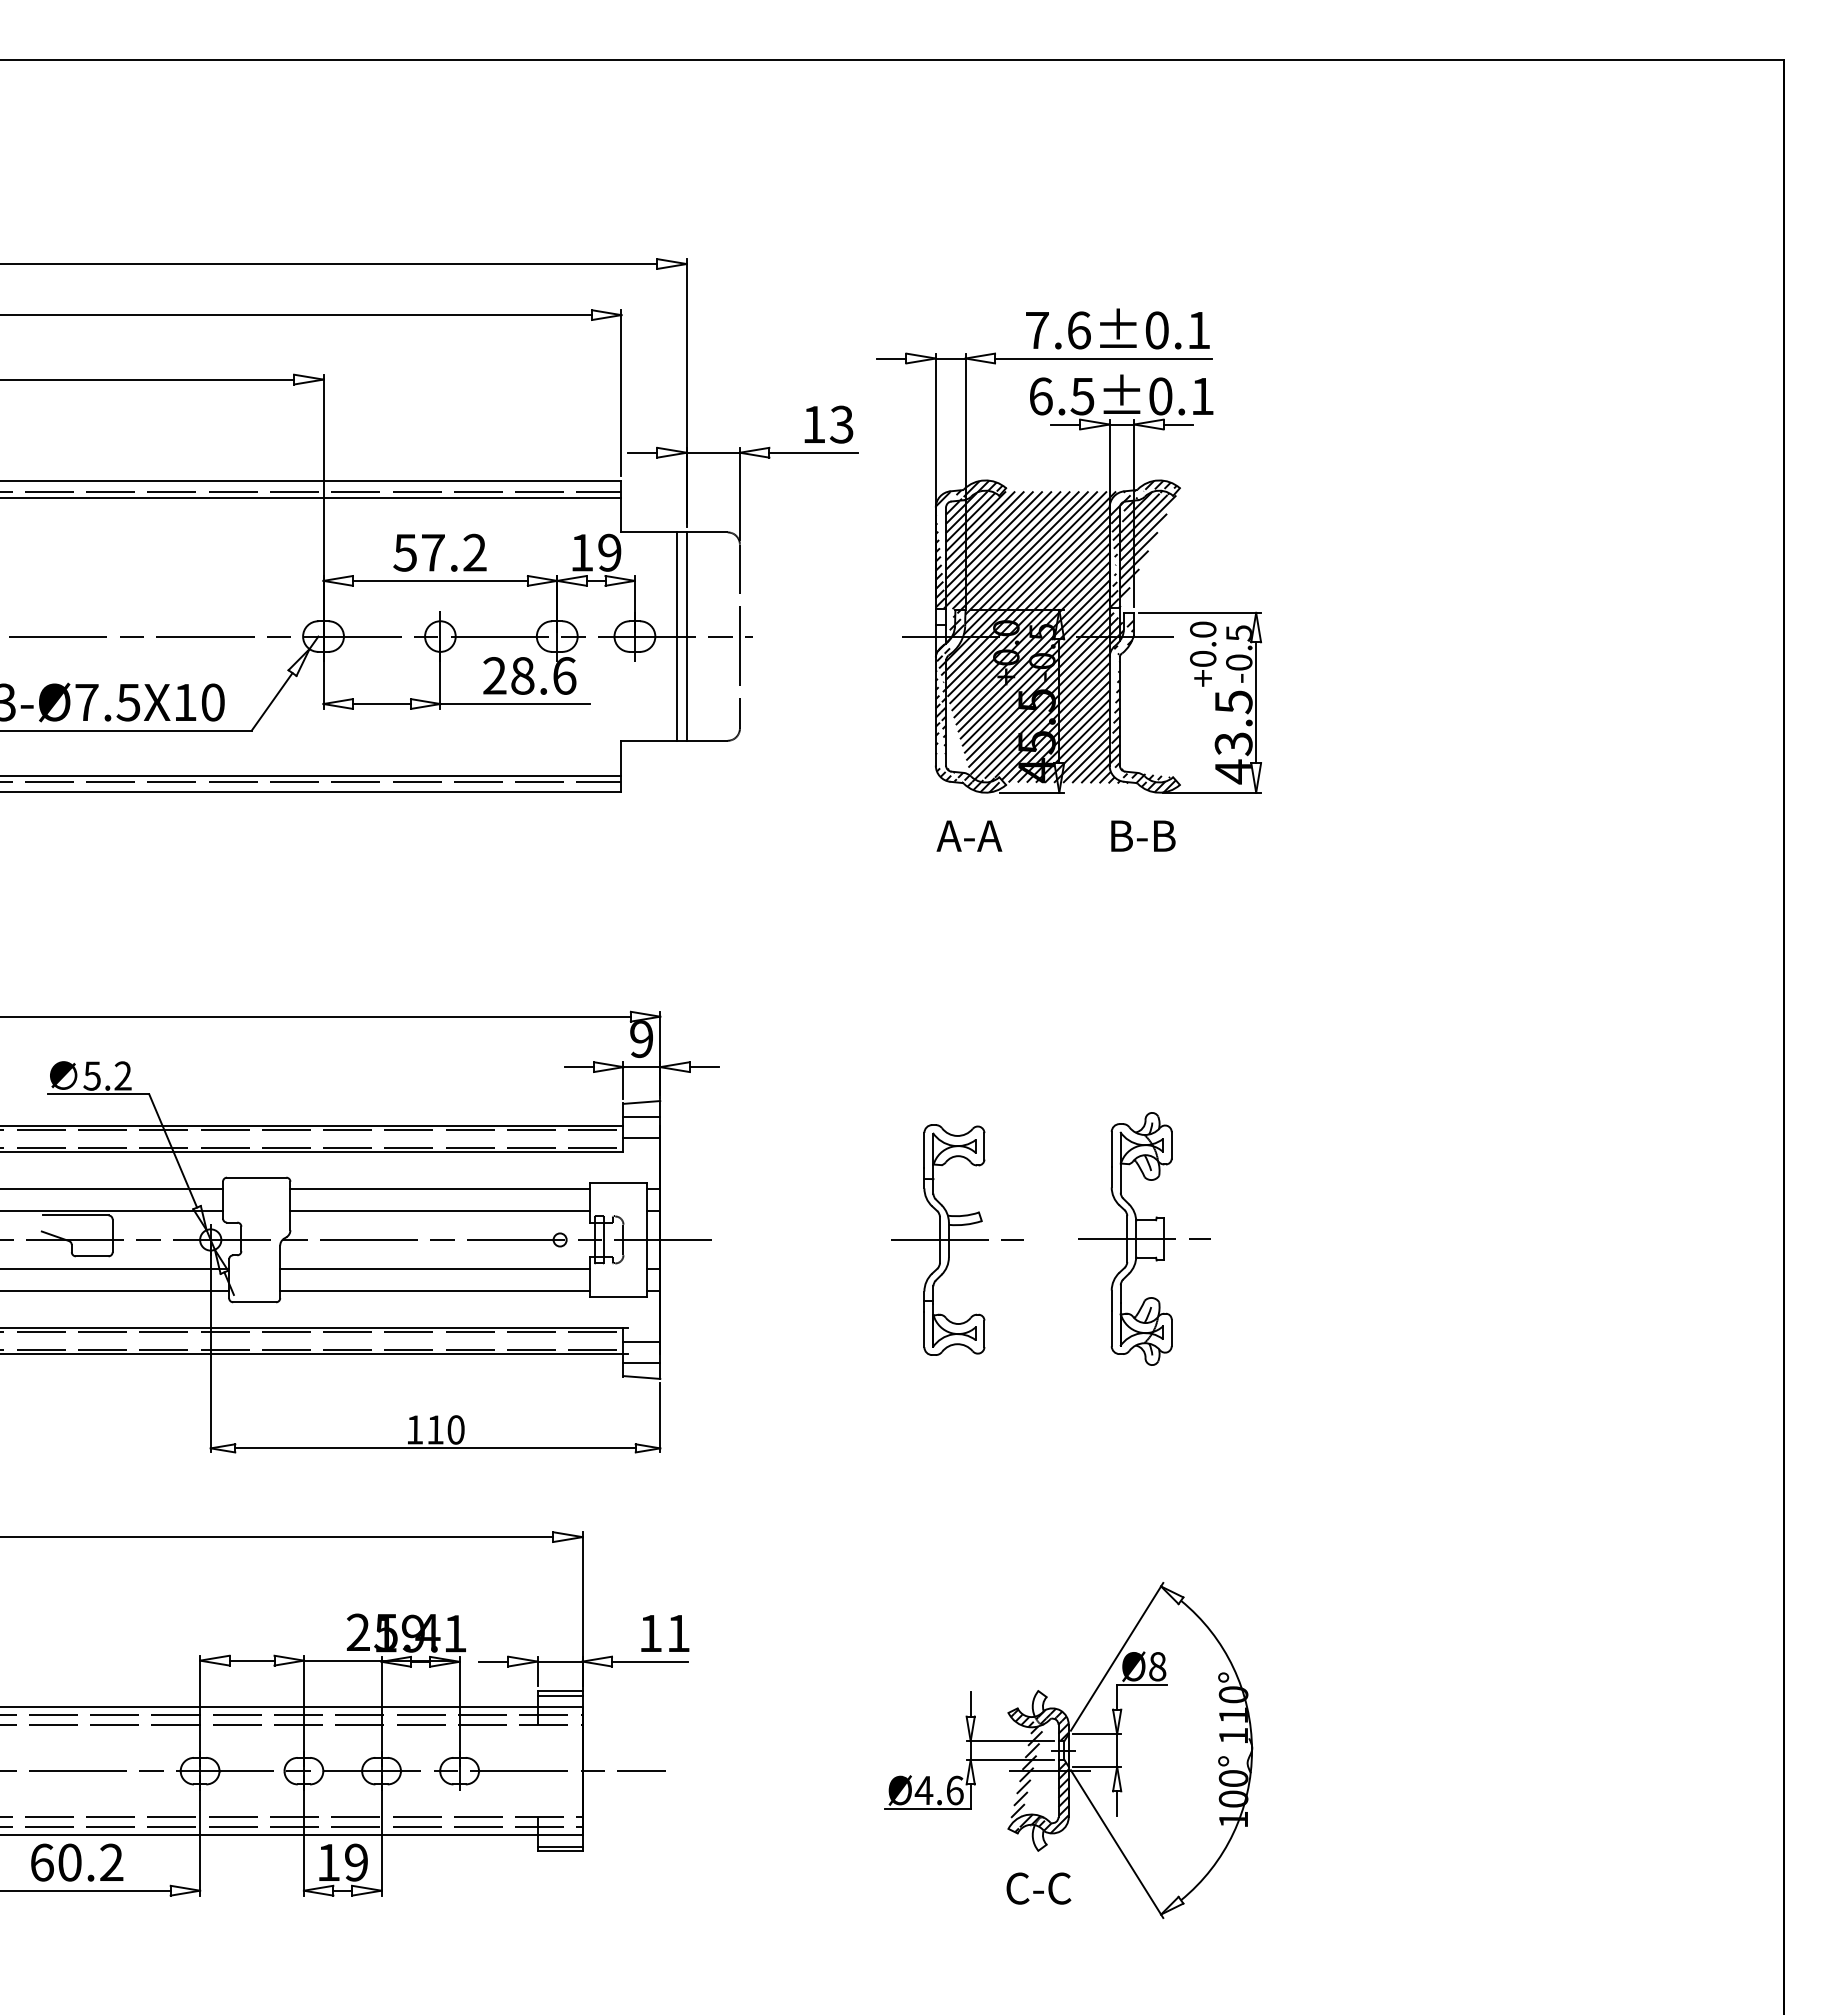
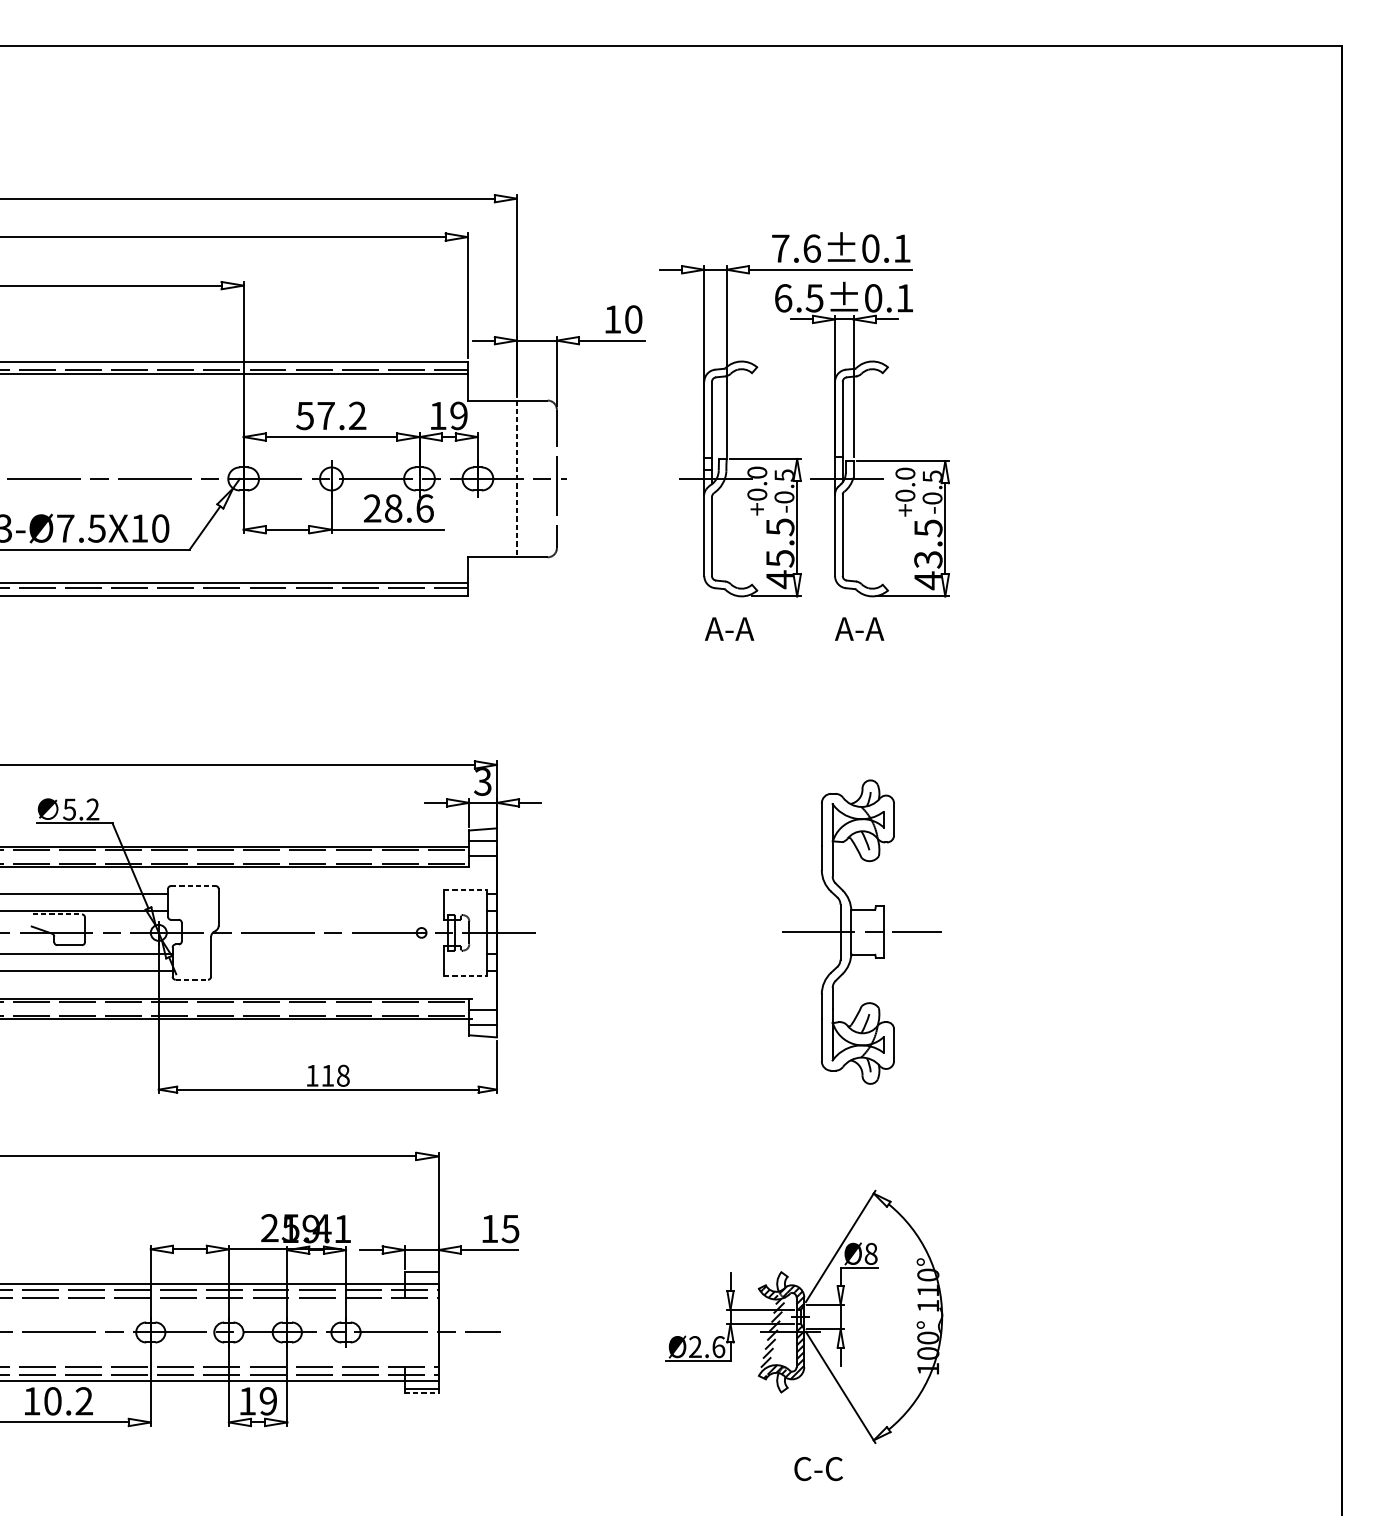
text: (841, 424) -> (633, 319), 13 -> 10
line: (676, 636) -> (509, 478), removed
hatch: (1055, 636) -> (794, 478), removed
line: (686, 637) -> (516, 479), solid -> dashed
text: (1142, 835) -> (859, 628), B-B -> A-A
text: (640, 1038) -> (482, 781), 9 -> 3
line: (256, 1177) -> (193, 885), solid -> dashed
line: (618, 1182) -> (465, 889), solid -> dashed
line: (439, 1188) -> (330, 894), removed
line: (439, 1211) -> (330, 911), removed
line: (75, 1215) -> (57, 914), solid -> dashed
part: (1144, 1238) -> (861, 931), size x1.6
part: (957, 1239) -> (720, 932), removed
line: (434, 1268) -> (327, 954), removed
line: (434, 1291) -> (327, 971), removed
line: (618, 1297) -> (465, 976), solid -> dashed
line: (255, 1302) -> (192, 979), solid -> dashed
text: (455, 1429) -> (342, 1075), 110 -> 118
text: (677, 1633) -> (509, 1228), 11 -> 15
line: (559, 1695) -> (421, 1275), removed
text: (923, 1789) -> (695, 1346), Ø4.6 -> Ø2.6
line: (560, 1851) -> (421, 1392), solid -> dashed
text: (42, 1862) -> (32, 1401), 60.2 -> 10.2
text: (1038, 1888) -> (818, 1468), moved

